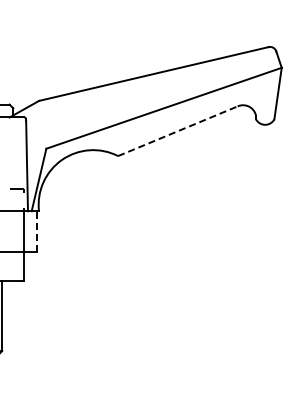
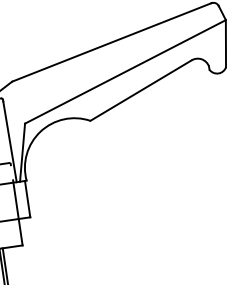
line: (177, 131) -> (140, 90), dashed -> solid
line: (37, 230) -> (27, 198), dashed -> solid

